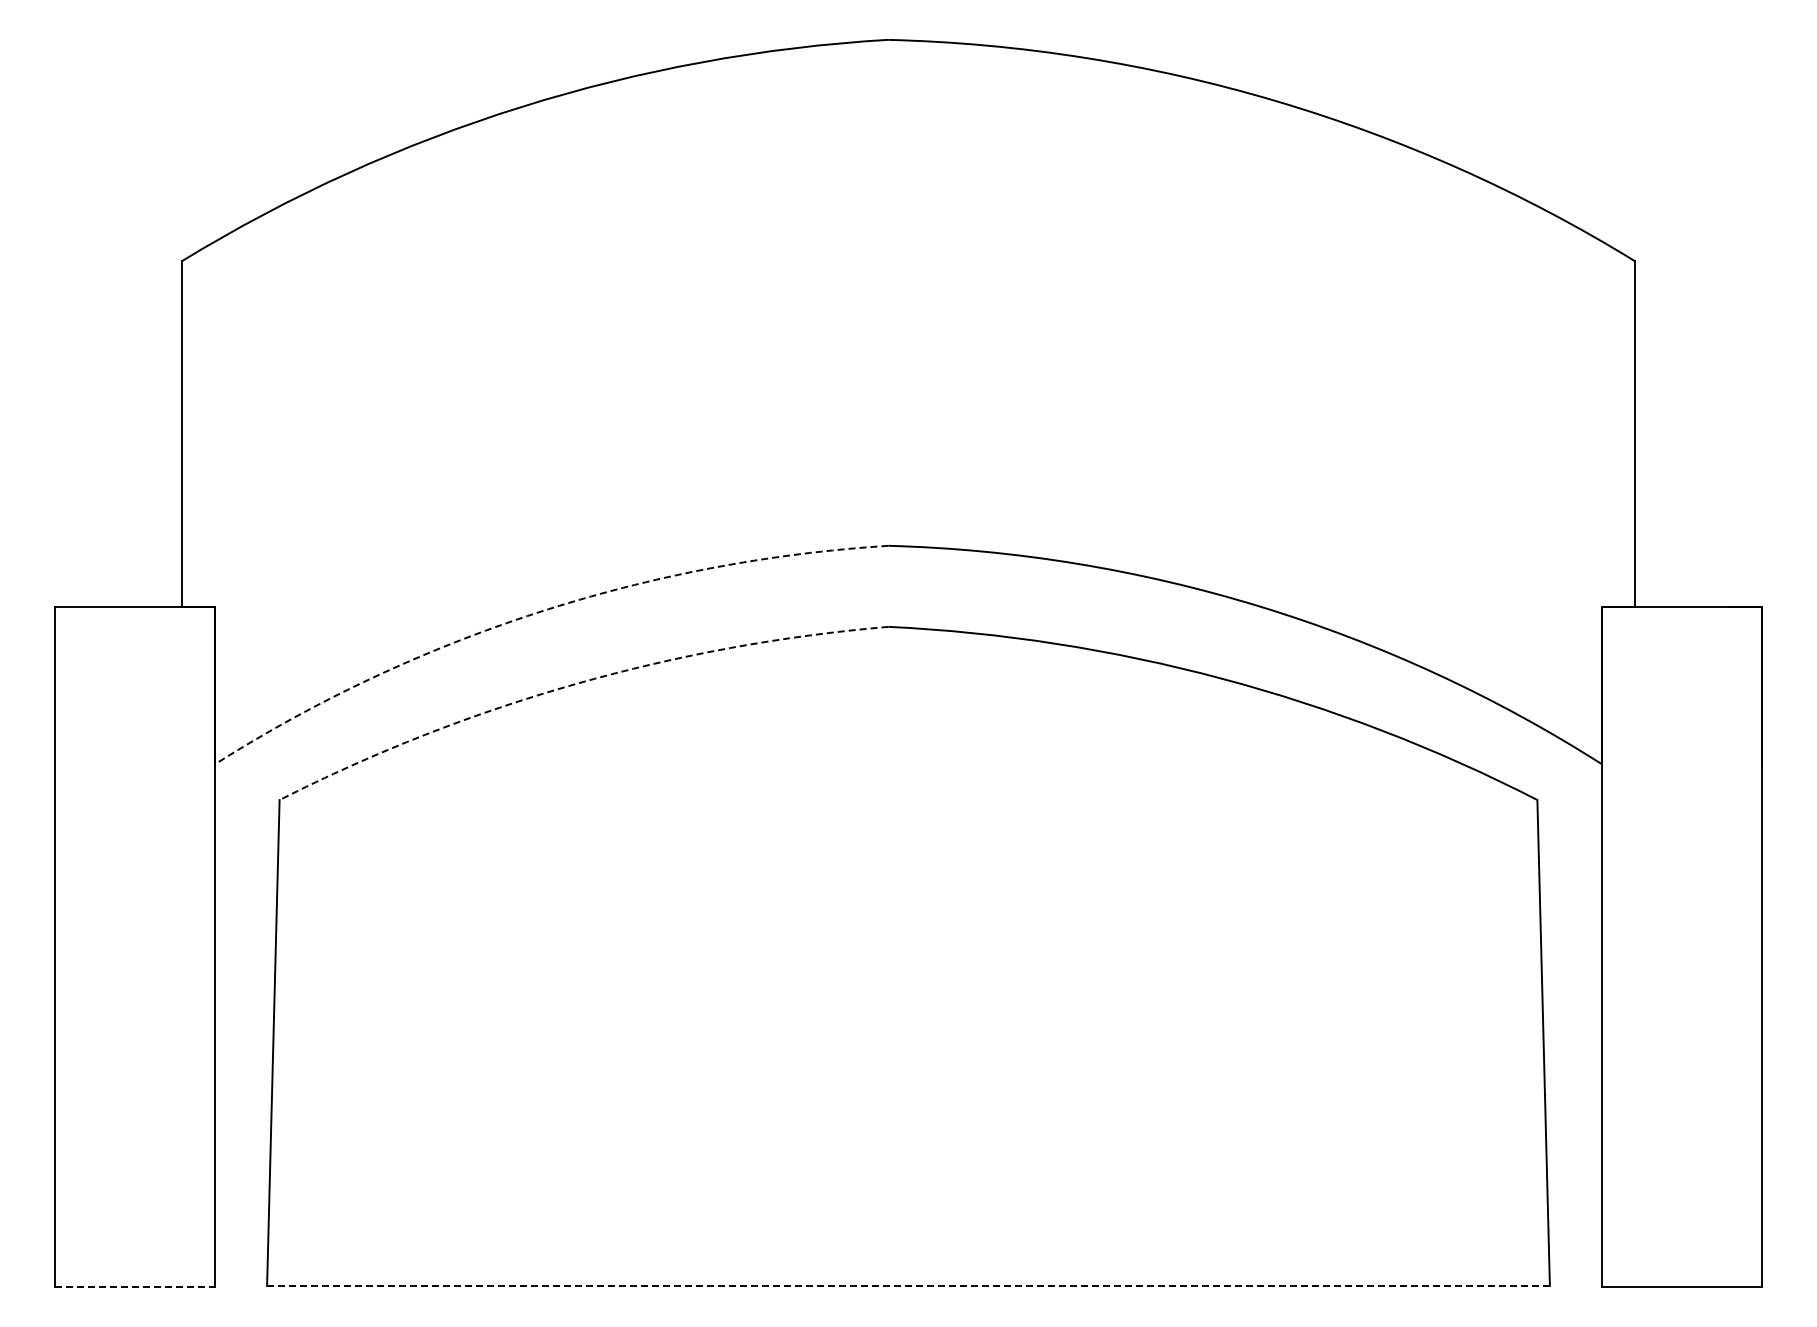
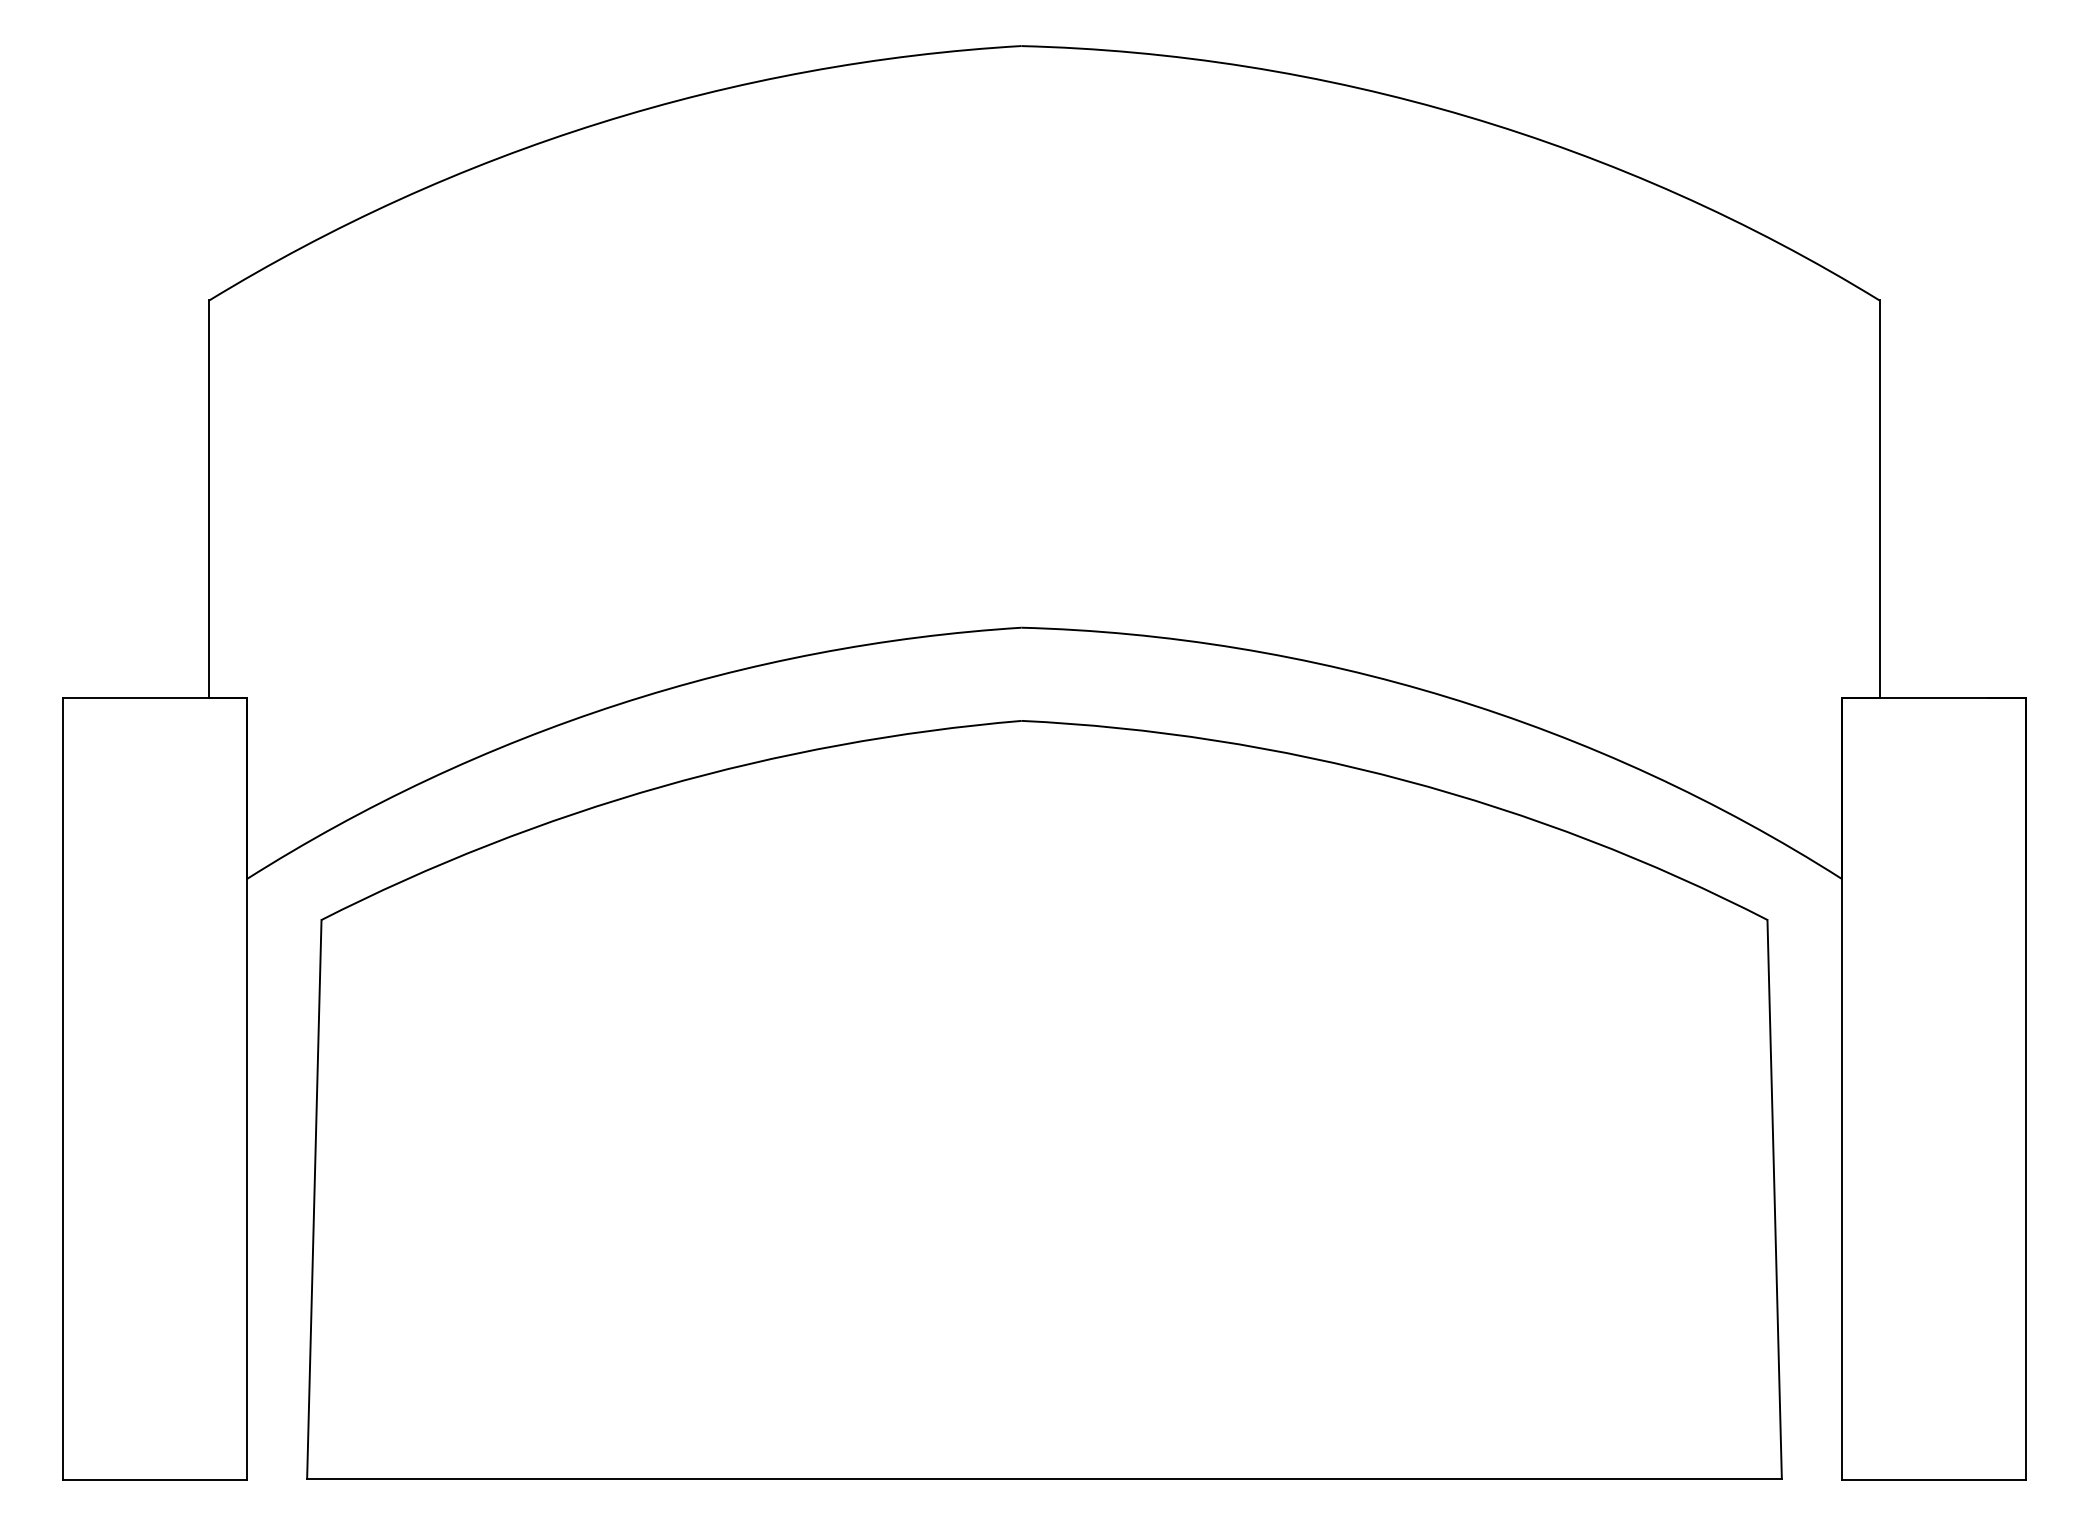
arc: (538, 612) -> (619, 704), dashed -> solid
arc: (575, 684) -> (661, 787), dashed -> solid
line: (908, 1285) -> (1044, 1478), dashed -> solid
line: (135, 1287) -> (155, 1480), dashed -> solid

